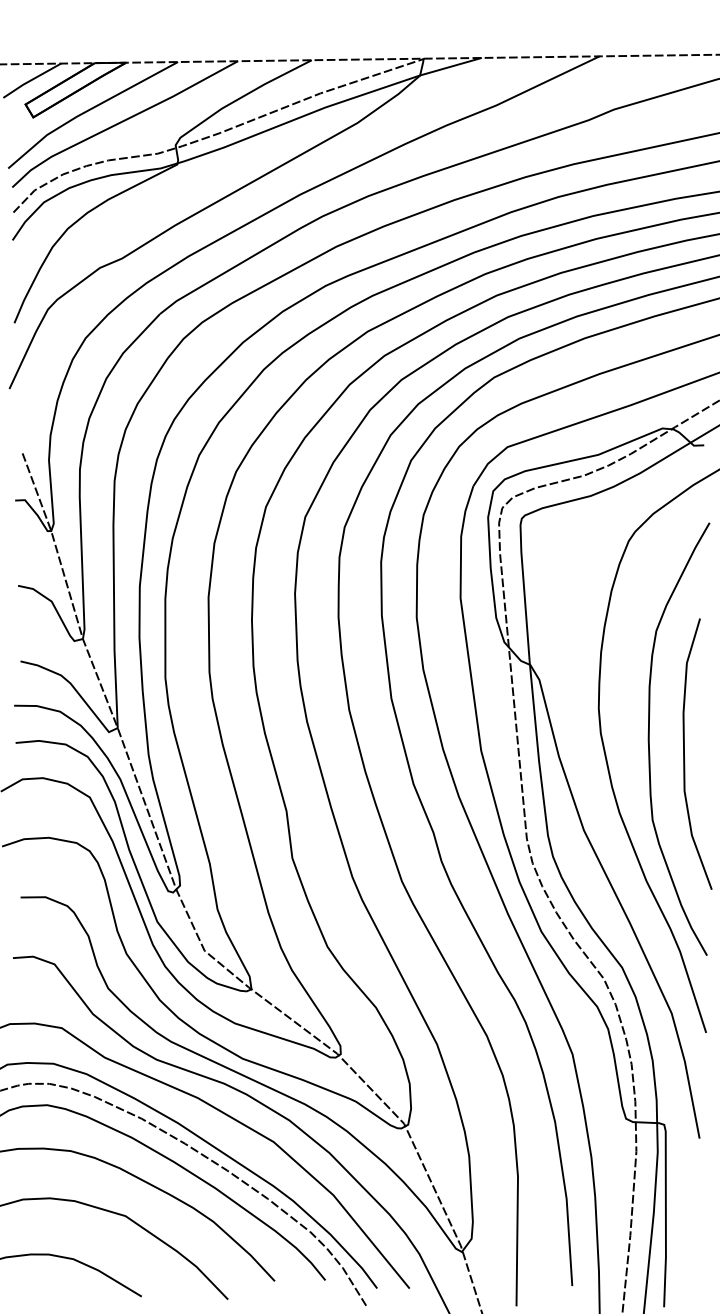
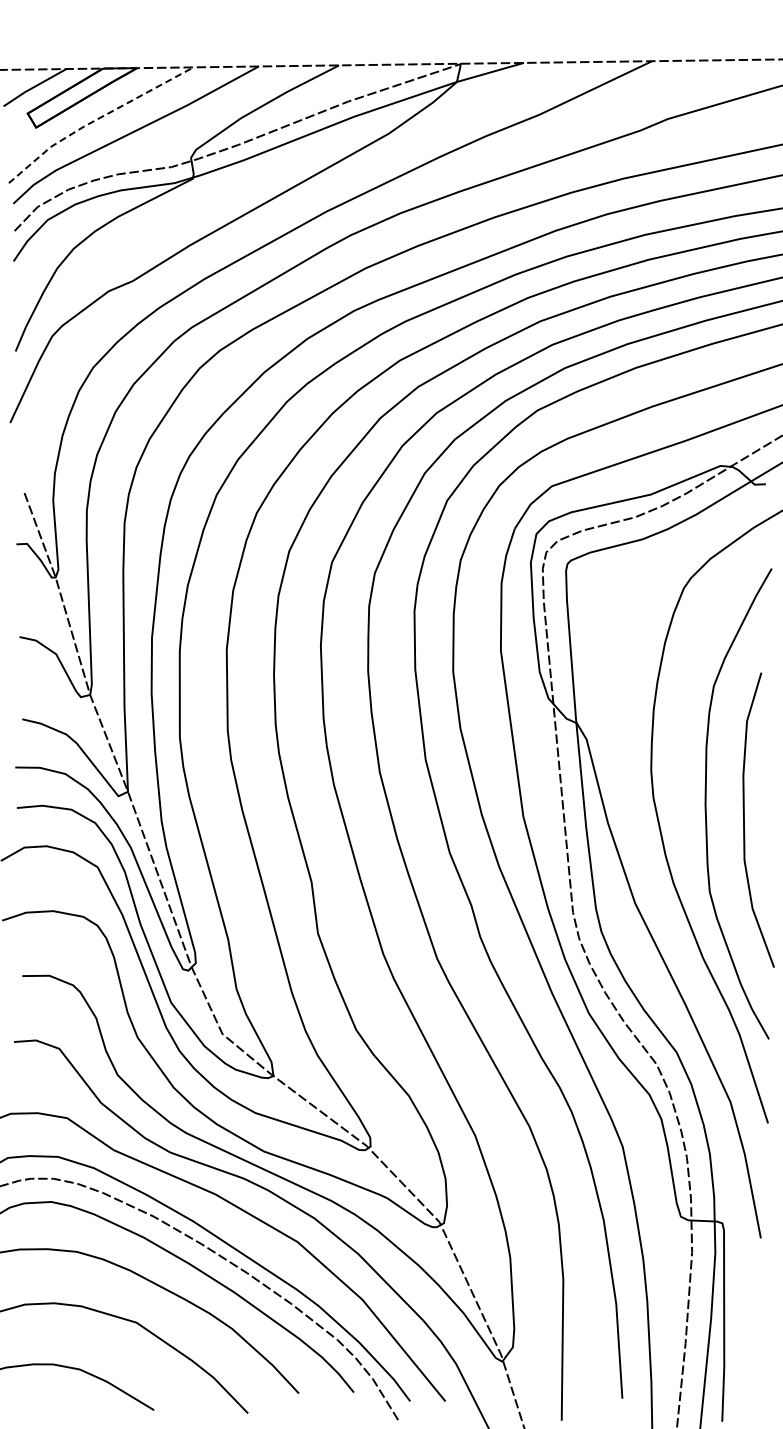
line: (88, 110) -> (96, 120), solid -> dashed

